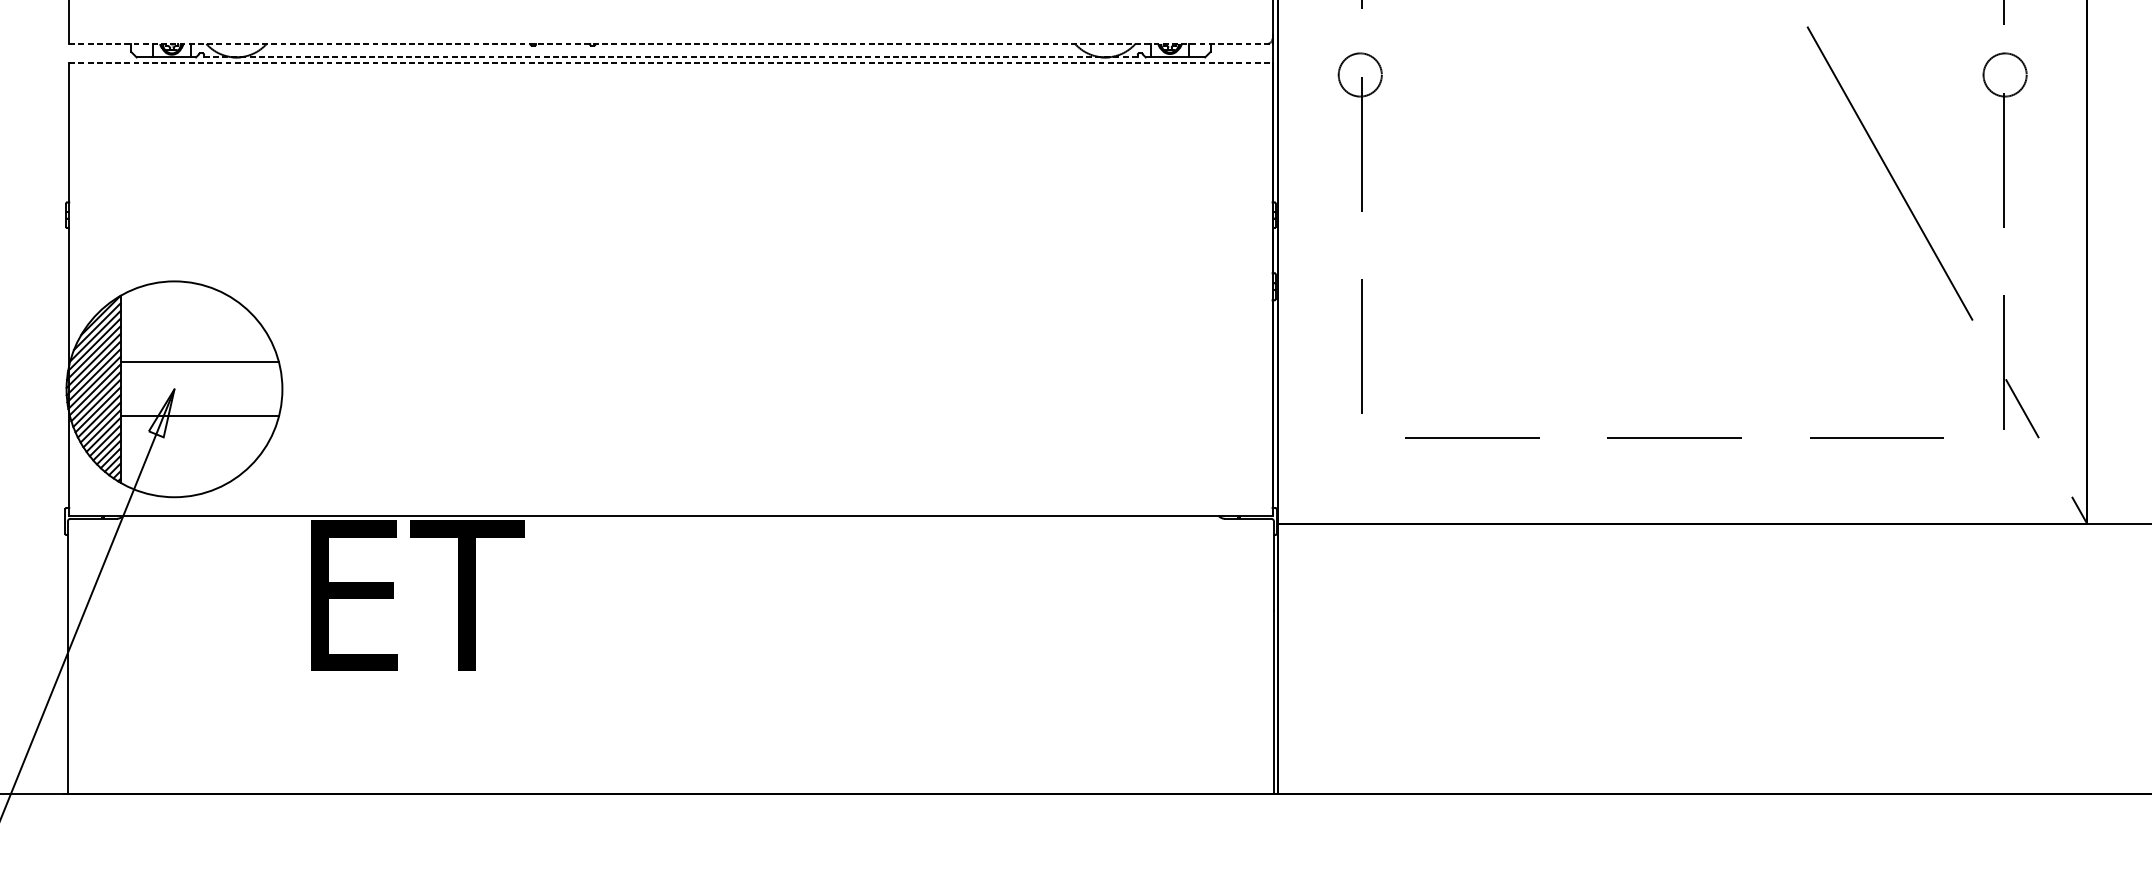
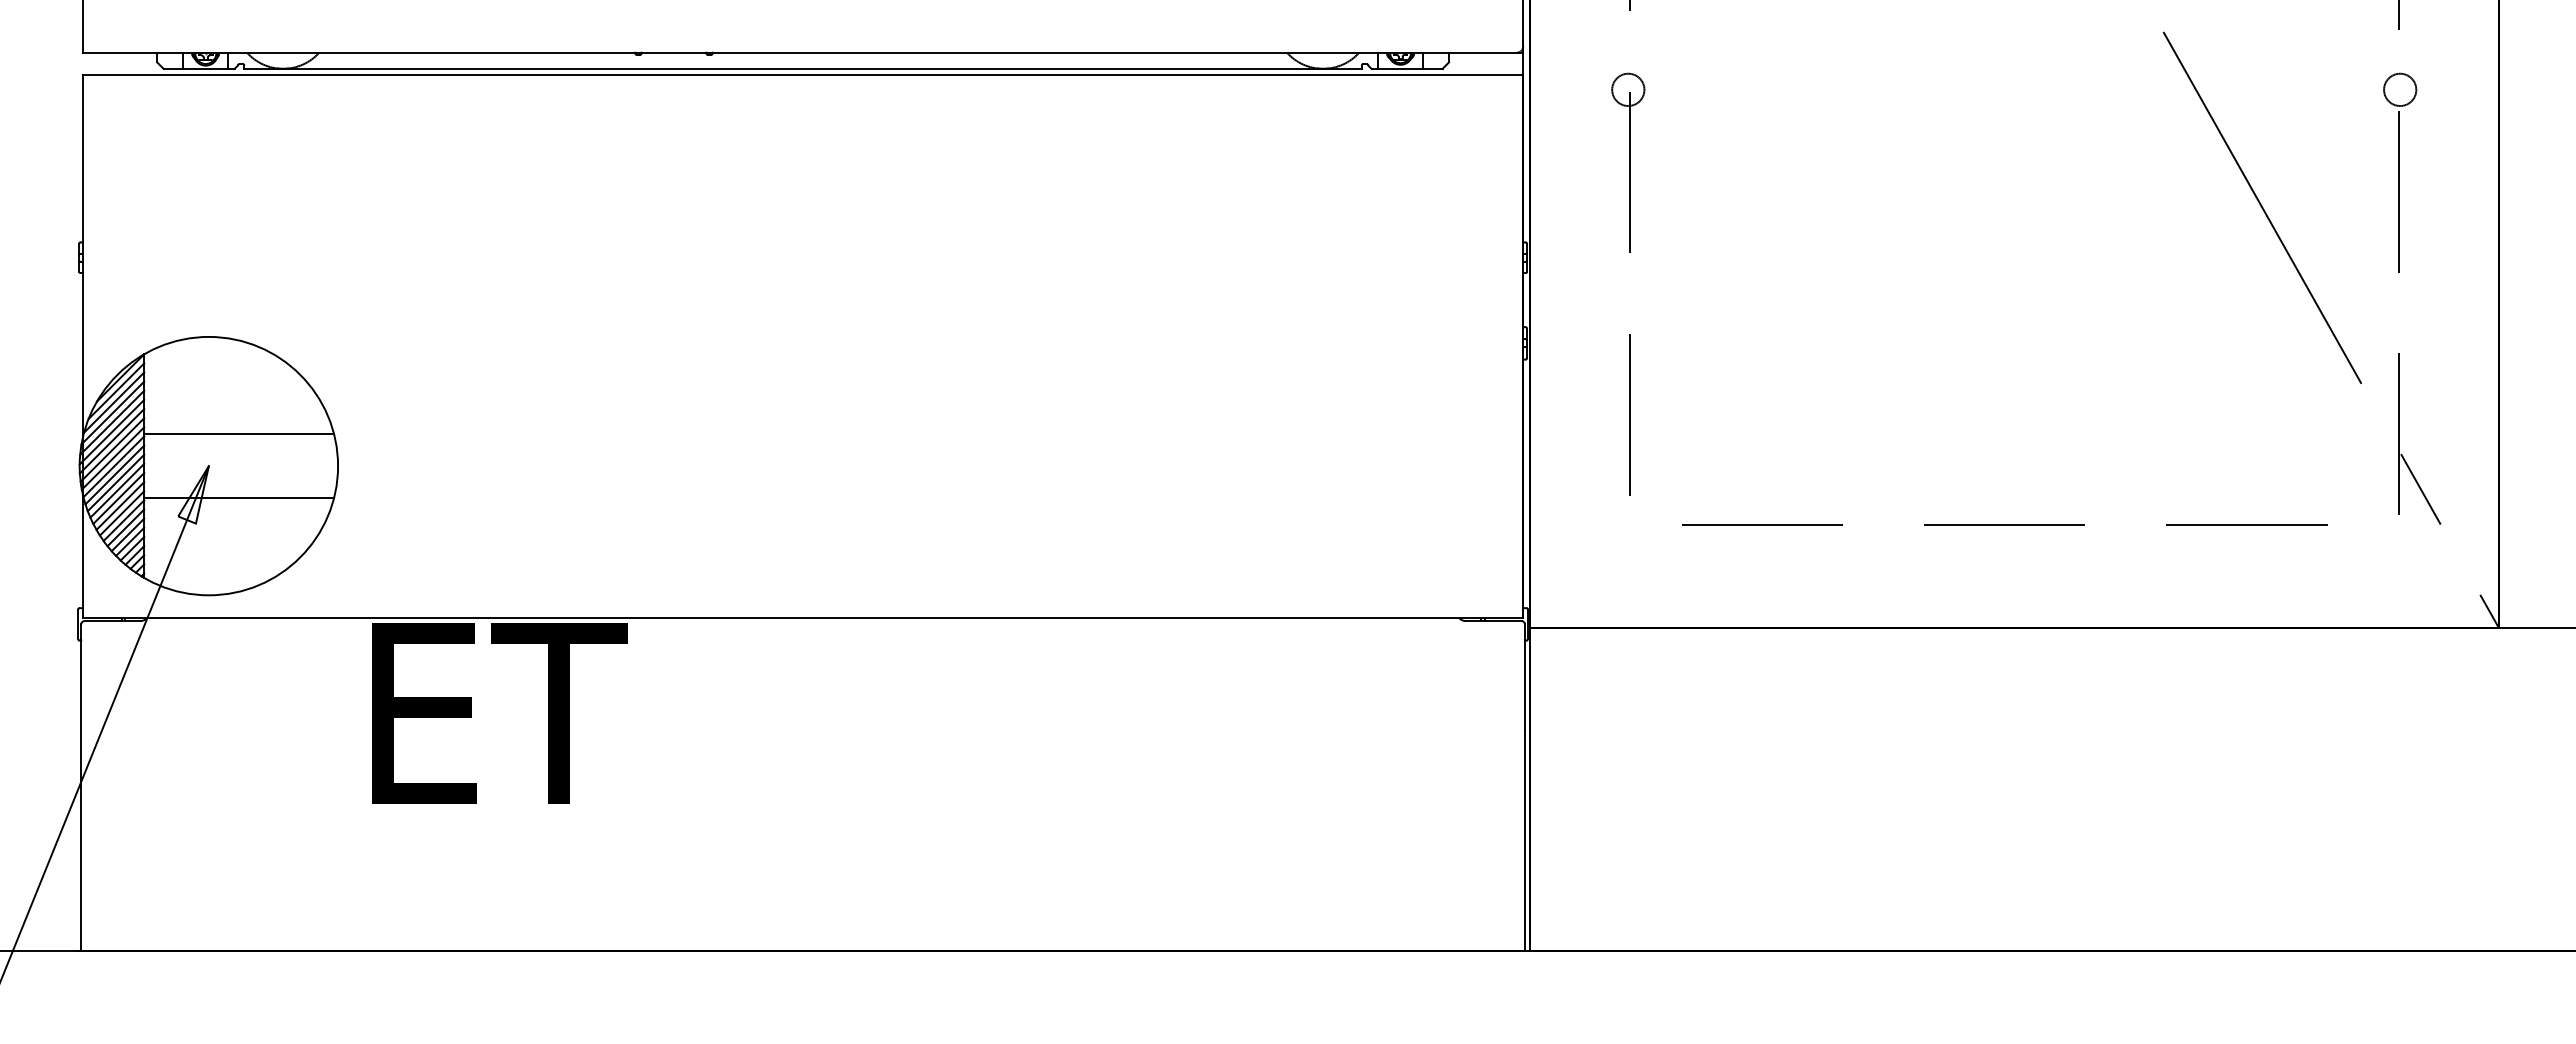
line: (671, 43) -> (803, 52), dashed -> solid
line: (671, 57) -> (803, 68), dashed -> solid
line: (671, 62) -> (803, 75), dashed -> solid
circle: (1360, 74) -> (1628, 89), size x0.62
circle: (2005, 74) -> (2400, 89), size x0.62

